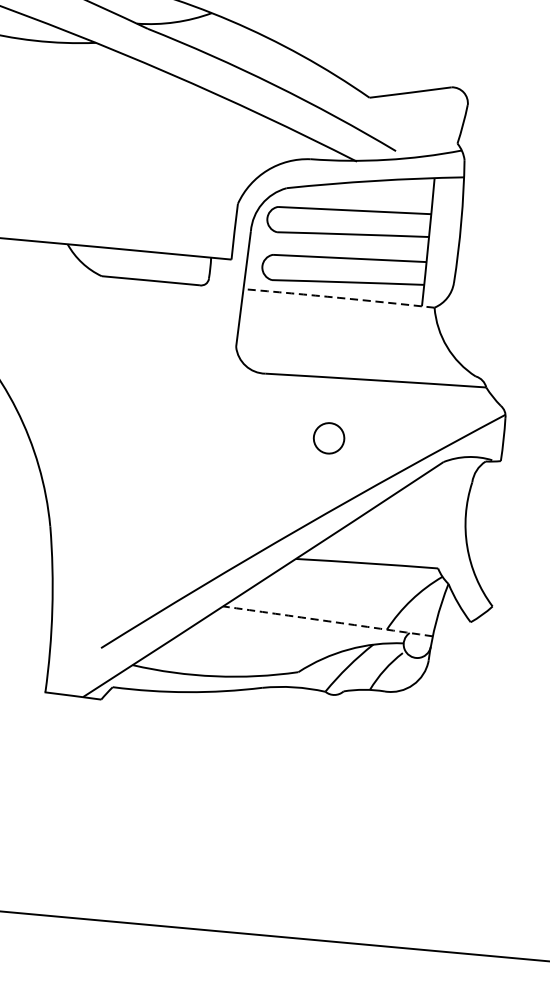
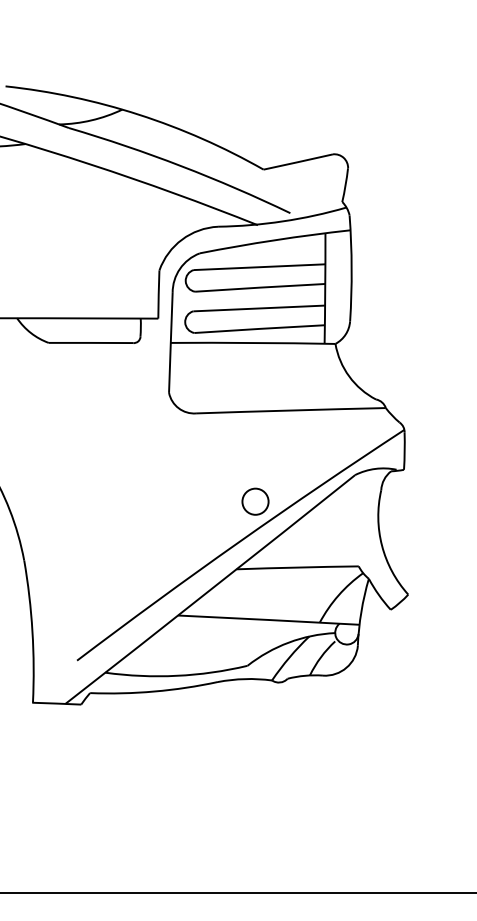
arc: (339, 297) -> (253, 342), dashed -> solid
circle: (329, 438) -> (255, 501), moved
arc: (327, 621) -> (268, 620), dashed -> solid

